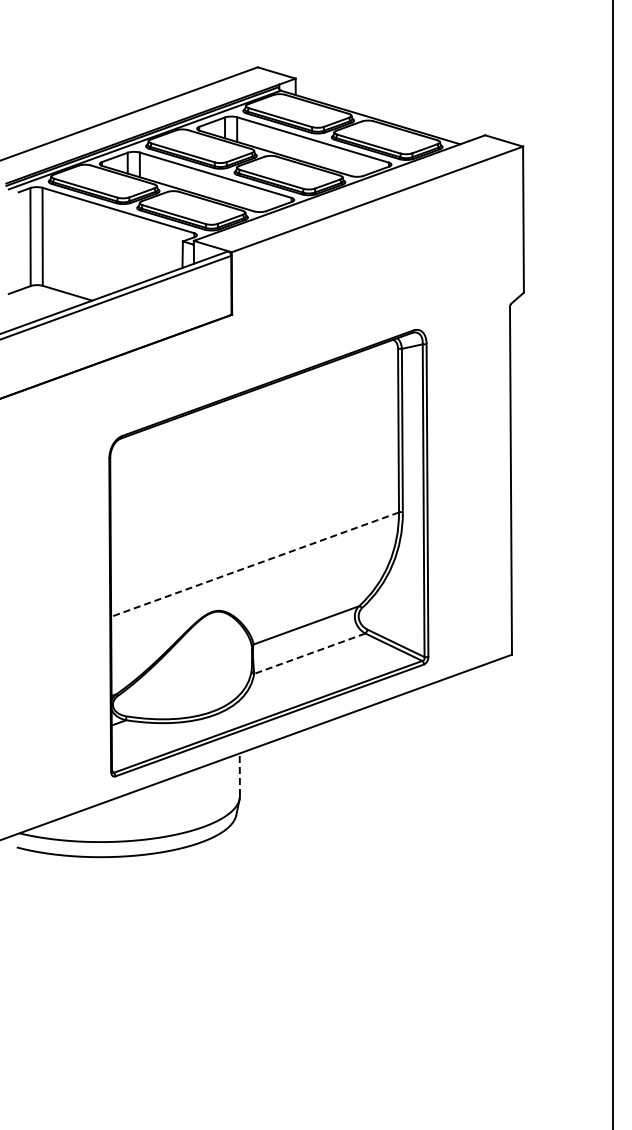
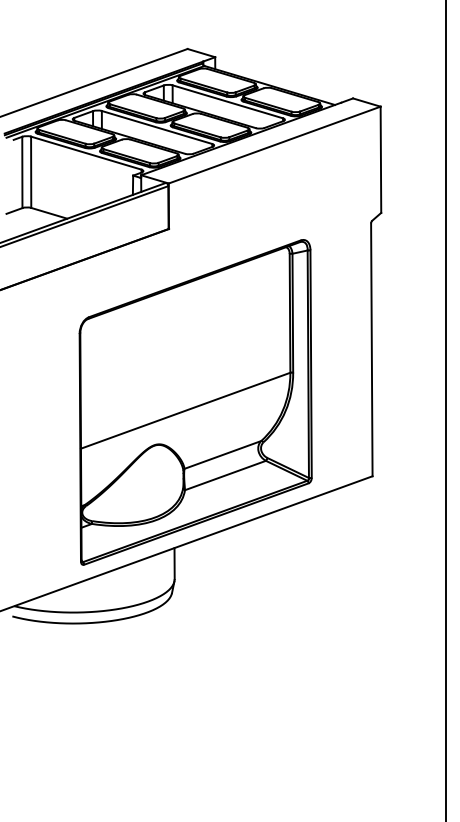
line: (254, 564) -> (185, 410), dashed -> solid
line: (309, 653) -> (225, 475), dashed -> solid
line: (239, 774) -> (174, 563), dashed -> solid

